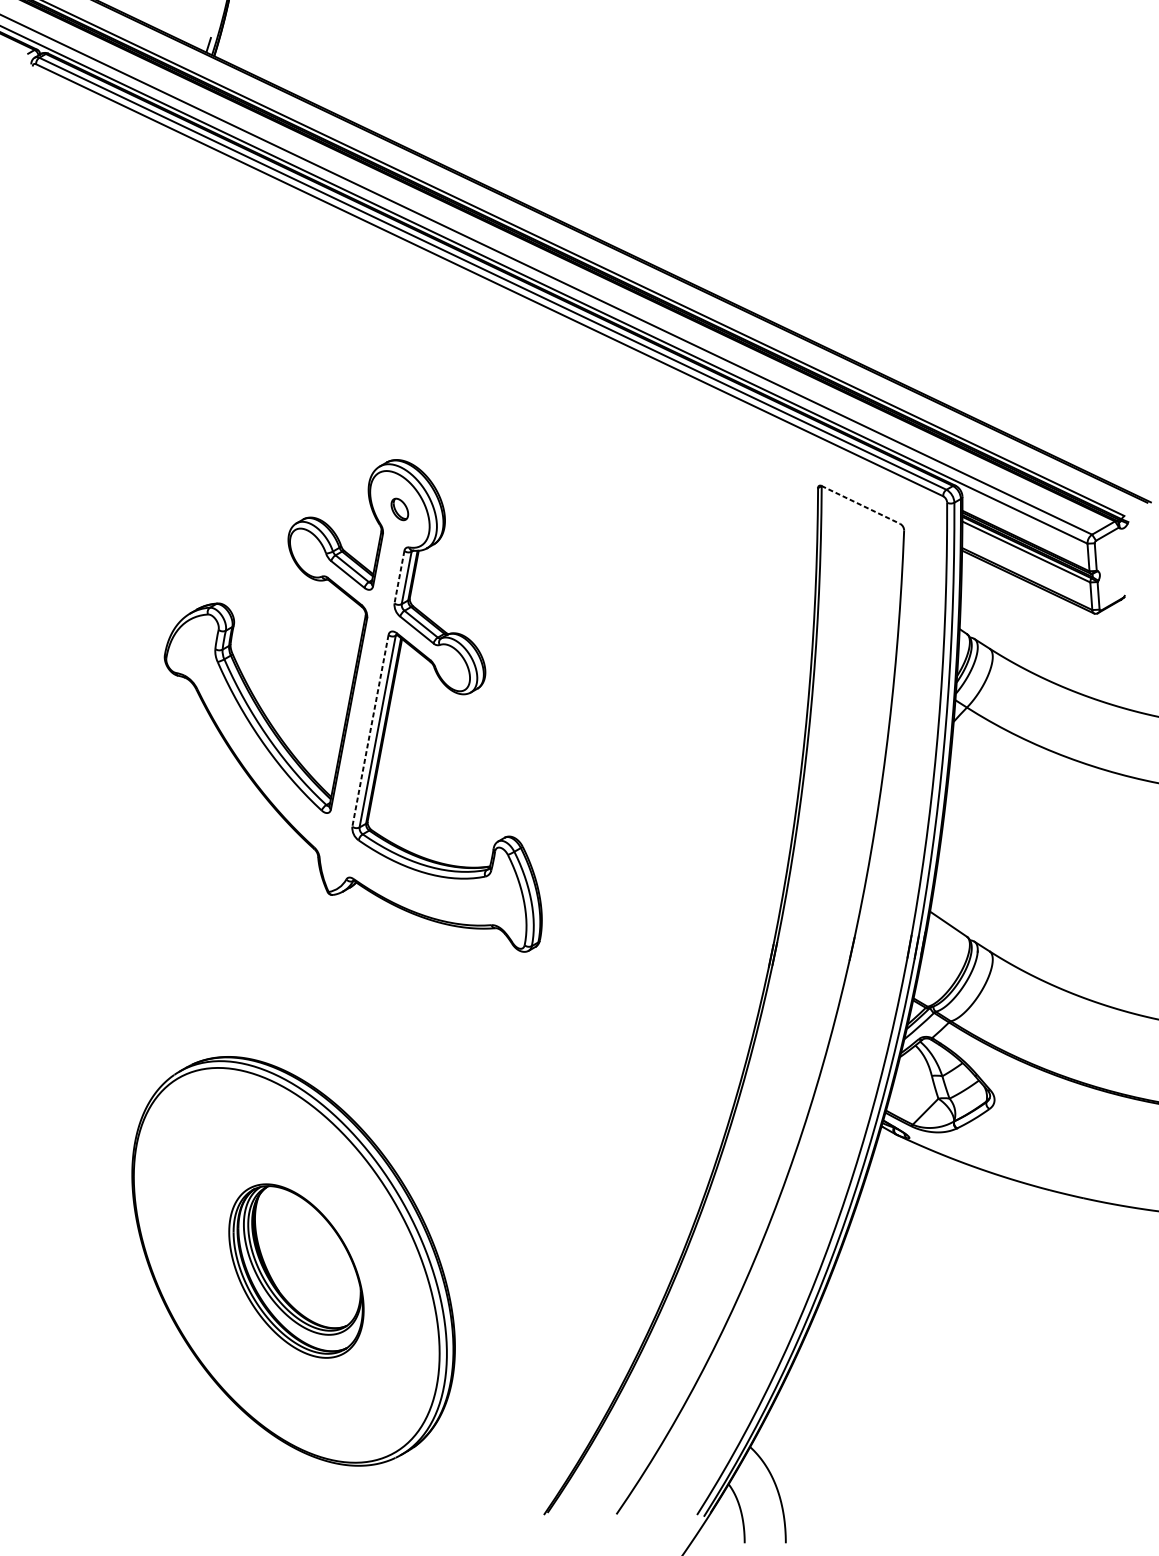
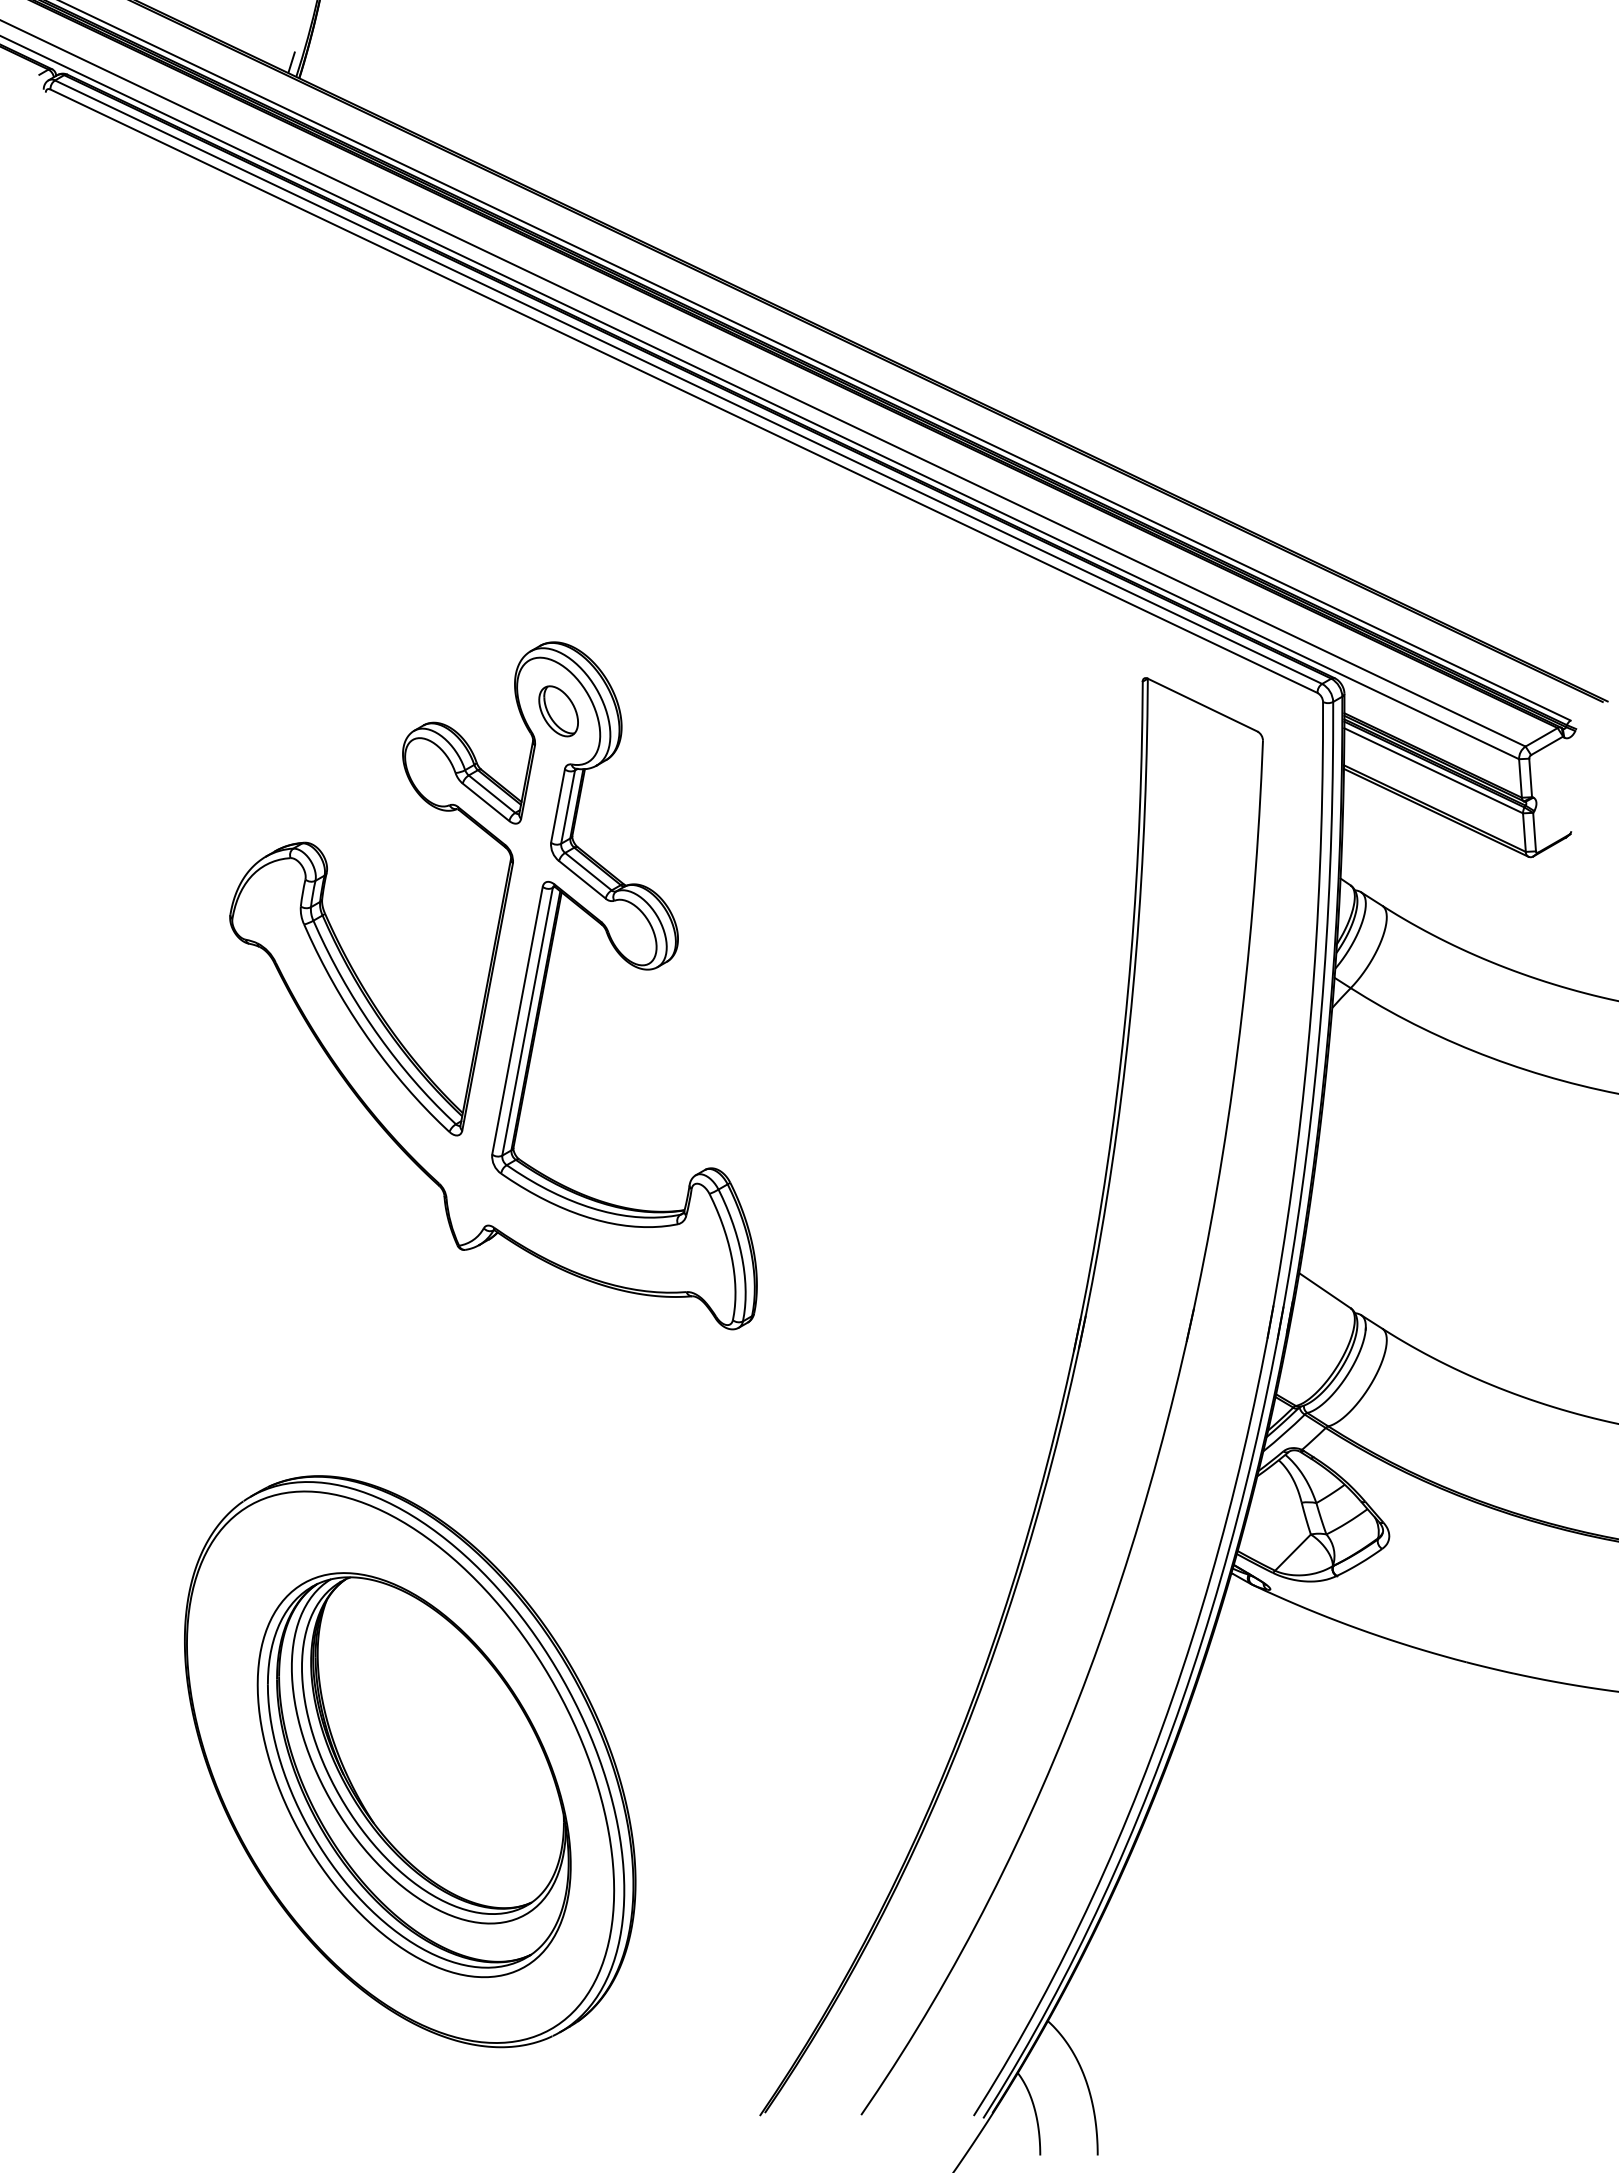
line: (860, 505) -> (1202, 705), dashed -> solid
part: (399, 509) -> (558, 711), size x1.67
line: (399, 577) -> (557, 806), dashed -> solid
line: (370, 731) -> (517, 1021), dashed -> solid
part: (296, 1271) -> (413, 1775), size x1.67

